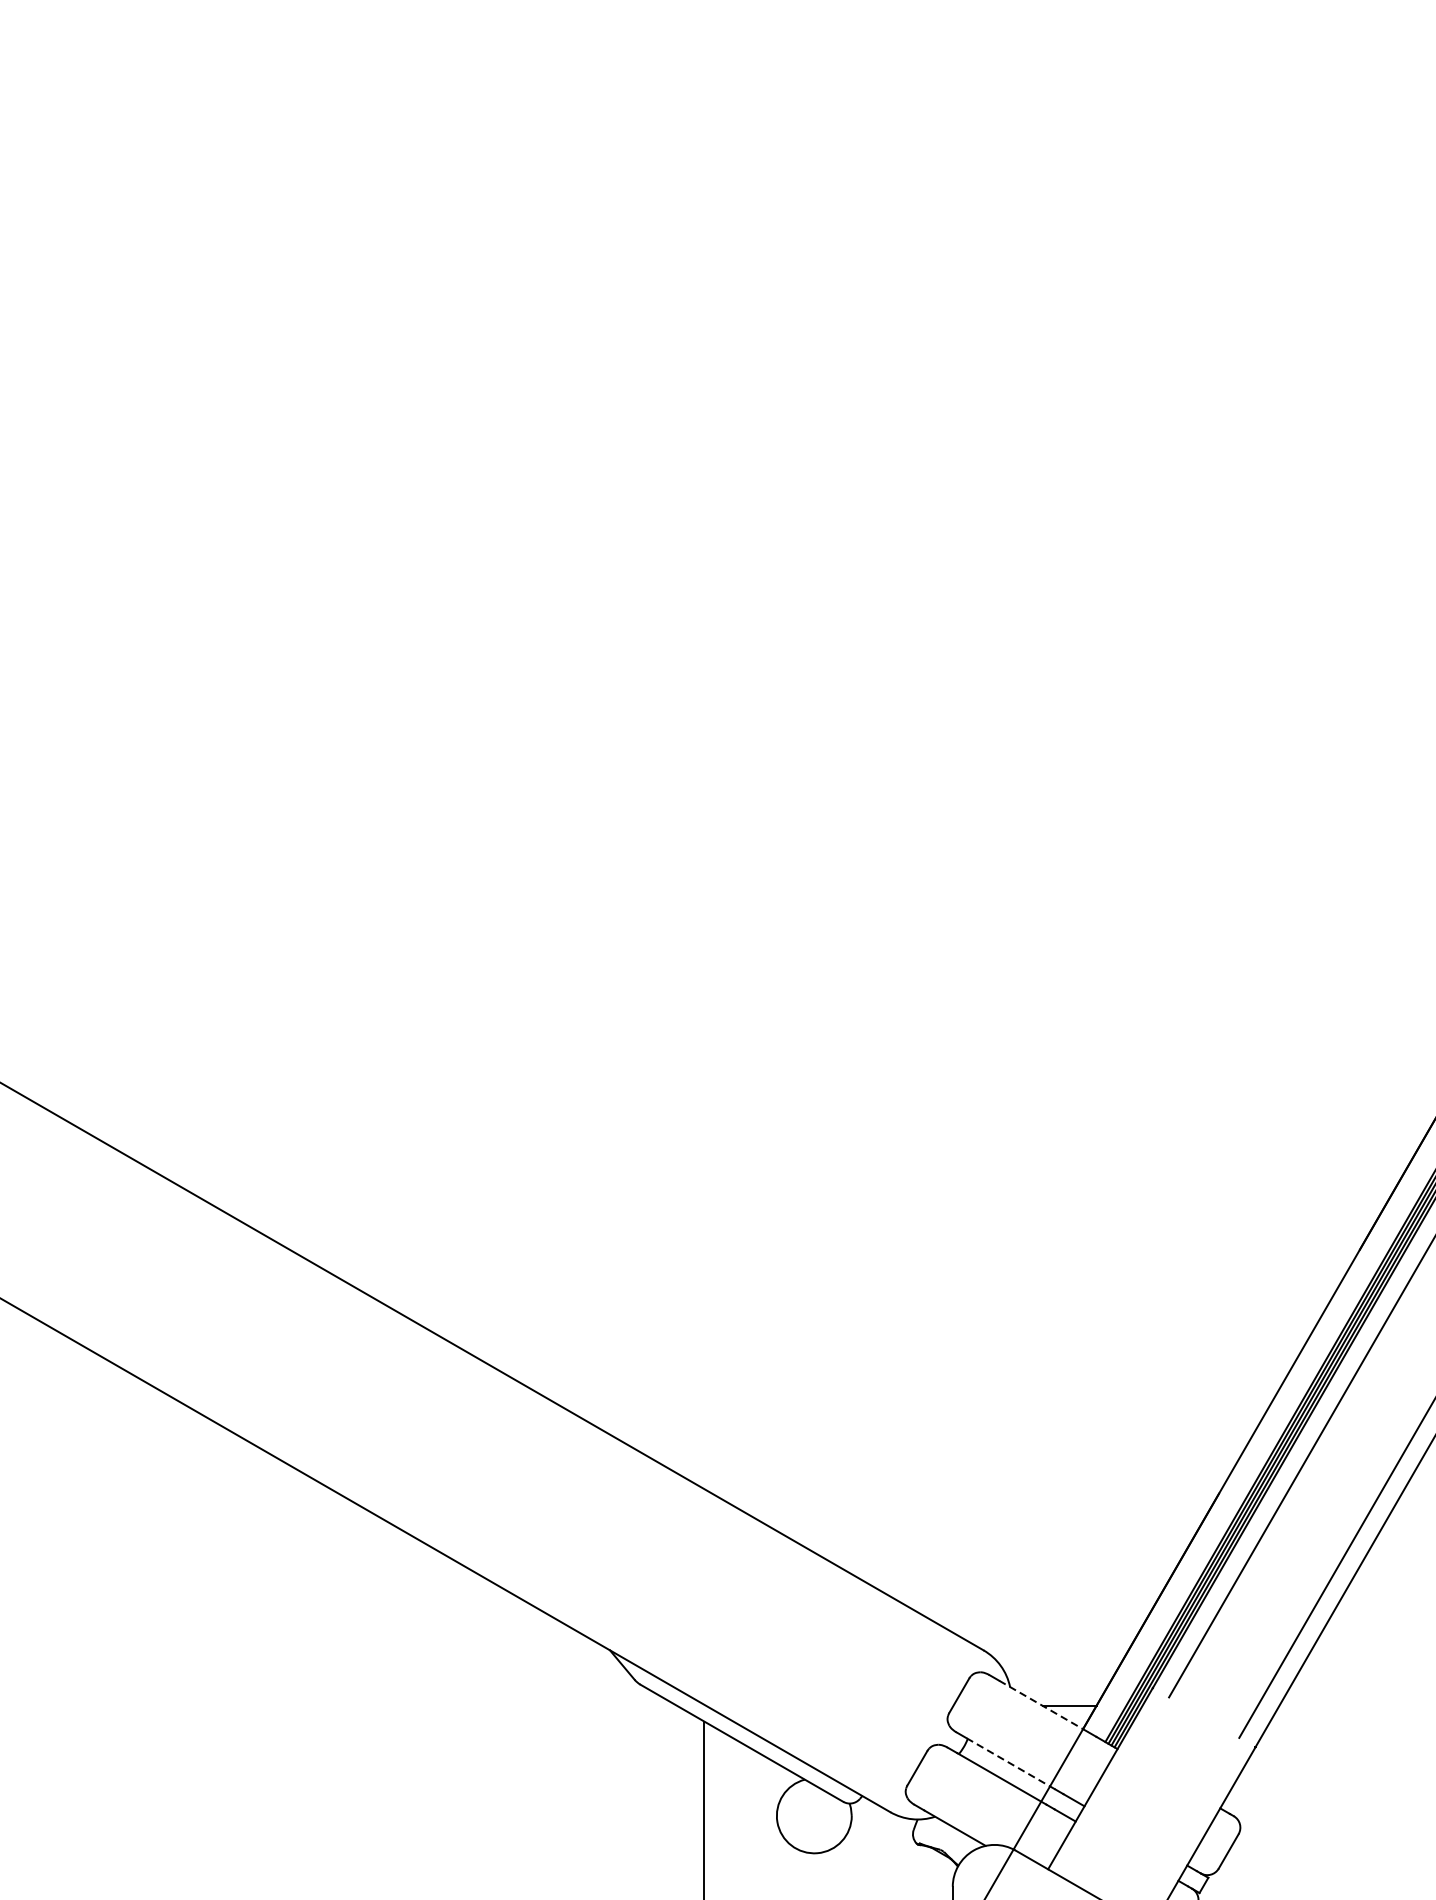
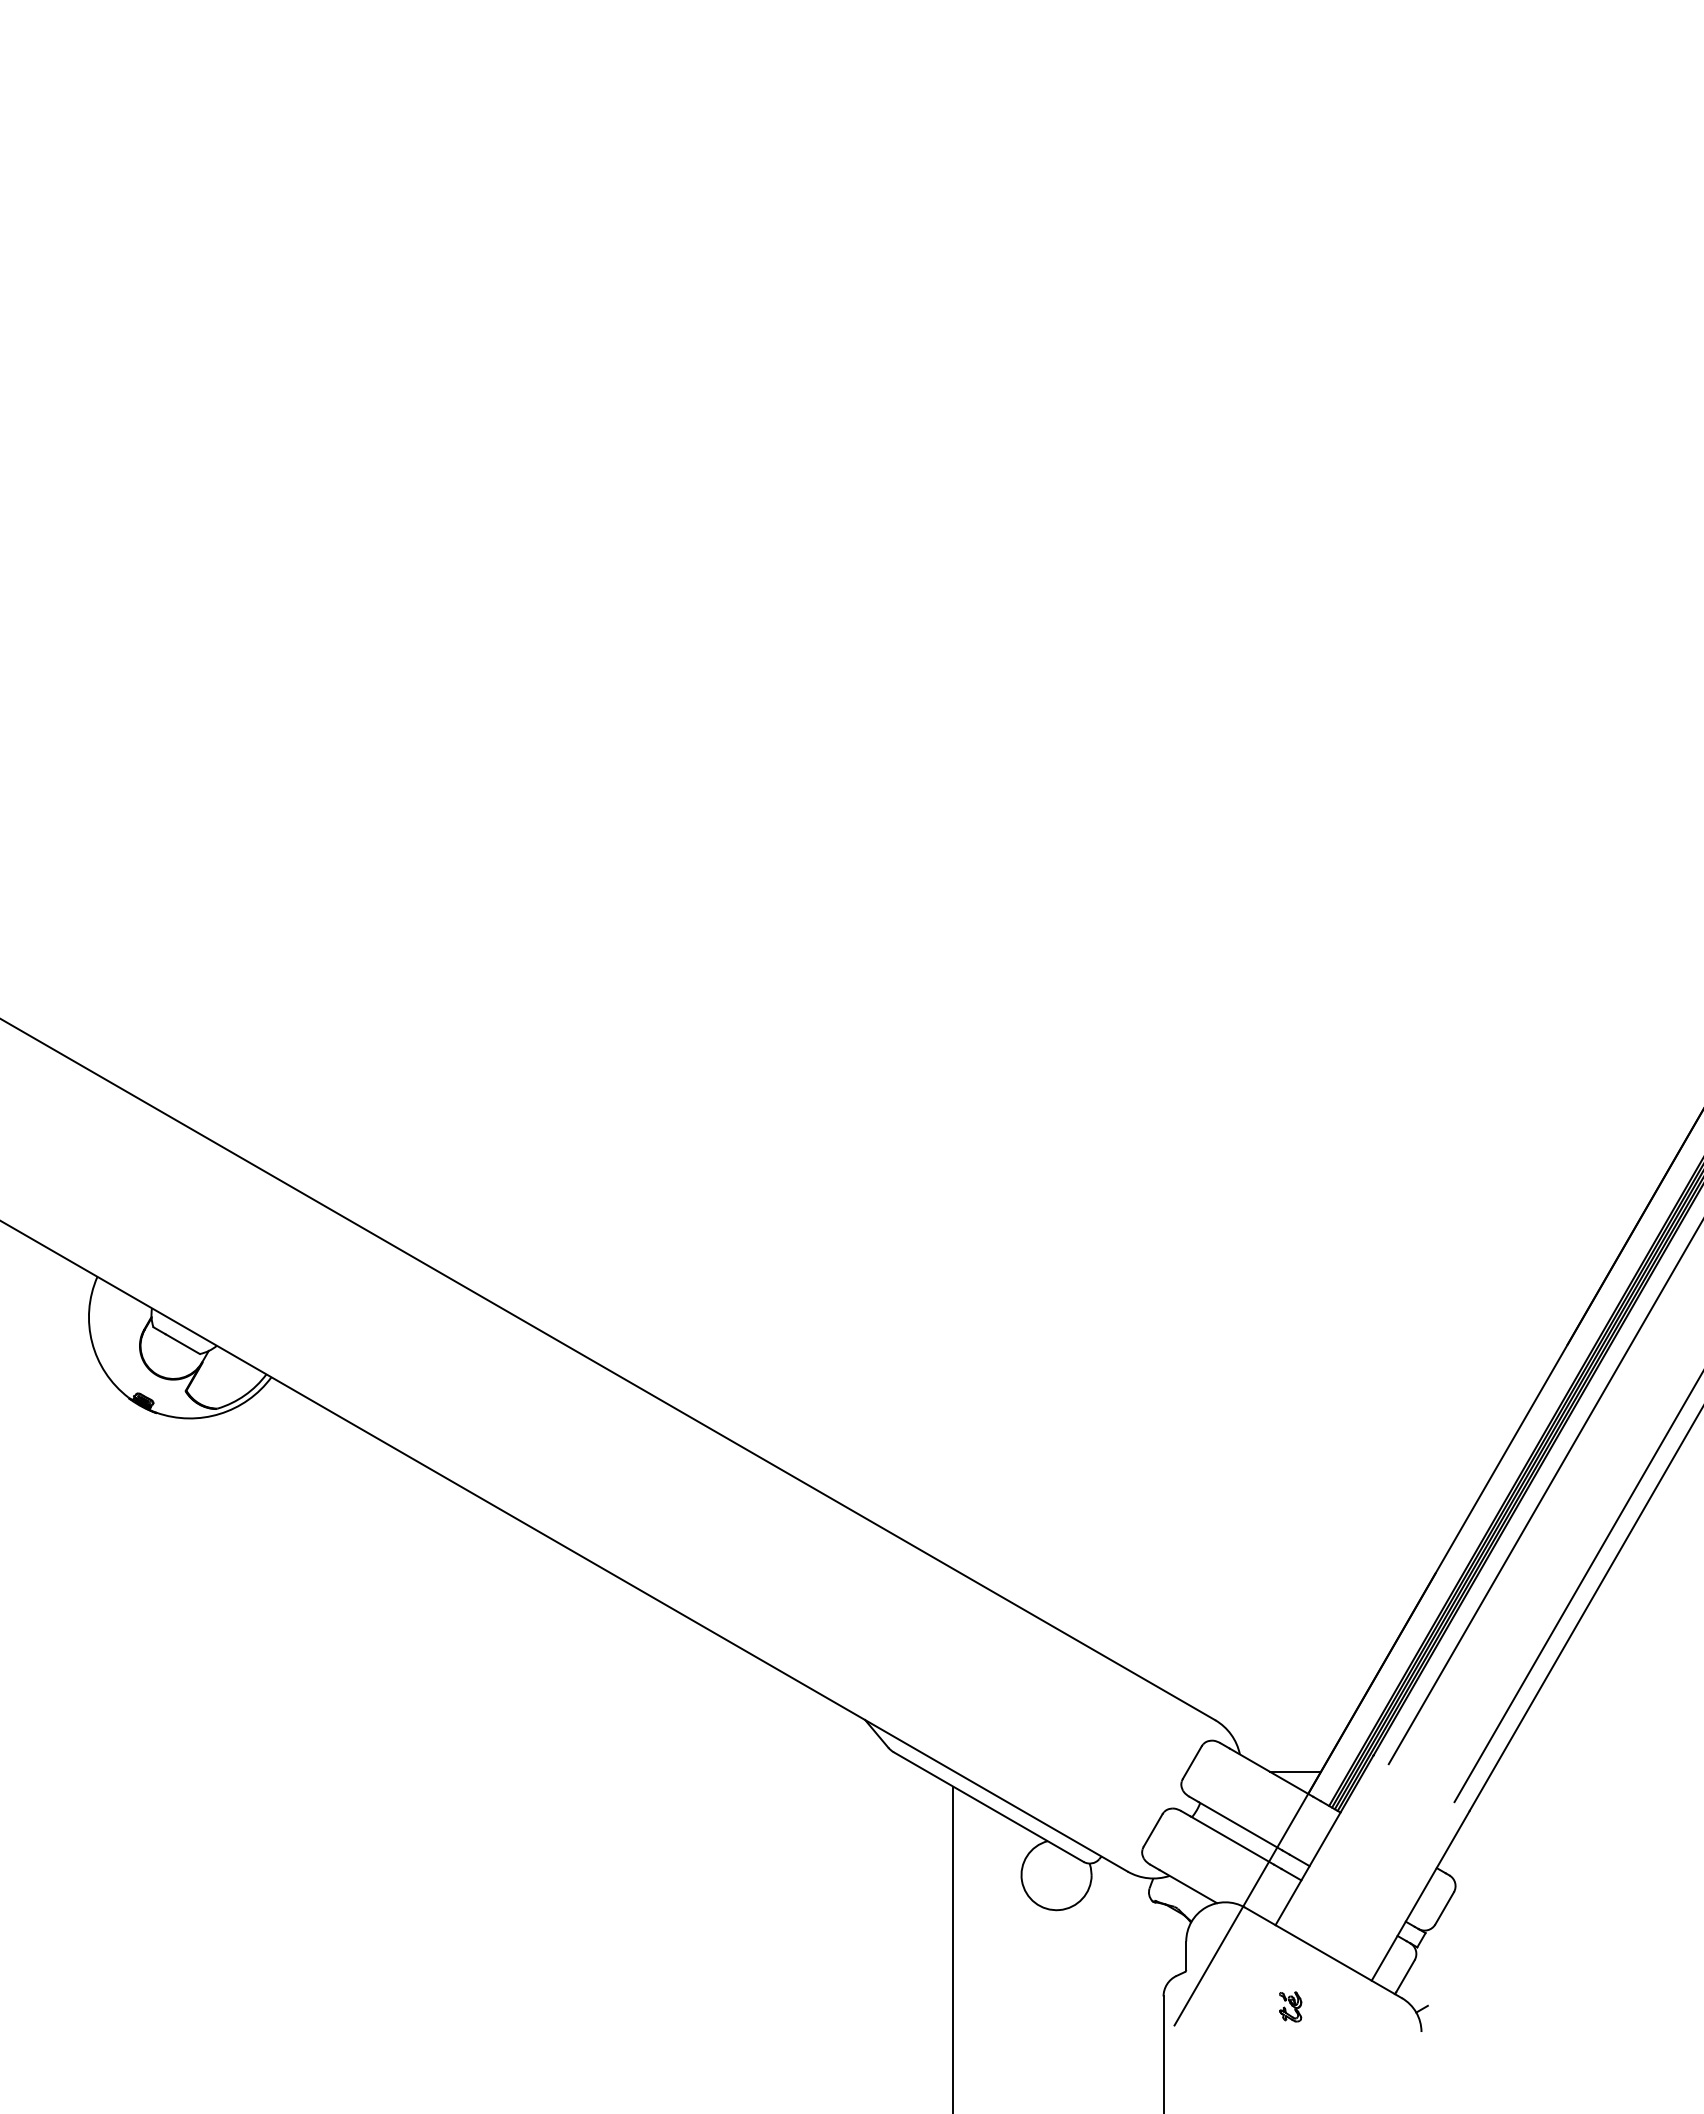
line: (1043, 1706) -> (1271, 1772), dashed -> solid
line: (1010, 1763) -> (1240, 1826), dashed -> solid

